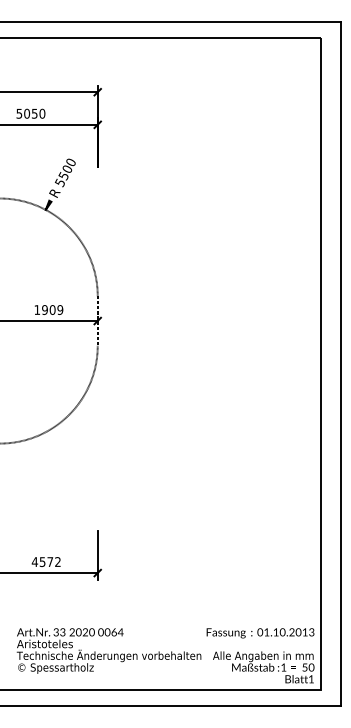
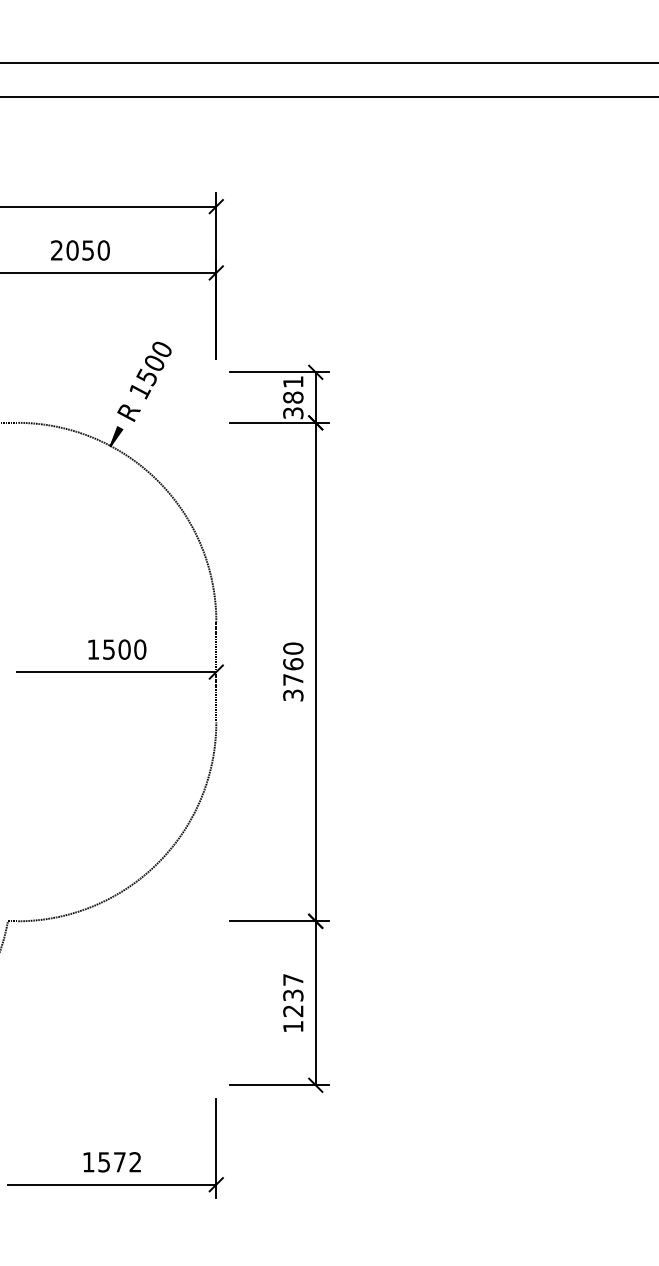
text: (19, 113) -> (57, 249), 5050 -> 2050
text: (59, 182) -> (138, 390), 5500 -> 1500
text: (52, 309) -> (124, 648), 1909 -> 1500
part: (131, 335) -> (284, 701), added
text: (34, 561) -> (87, 1161), 4572 -> 1572

